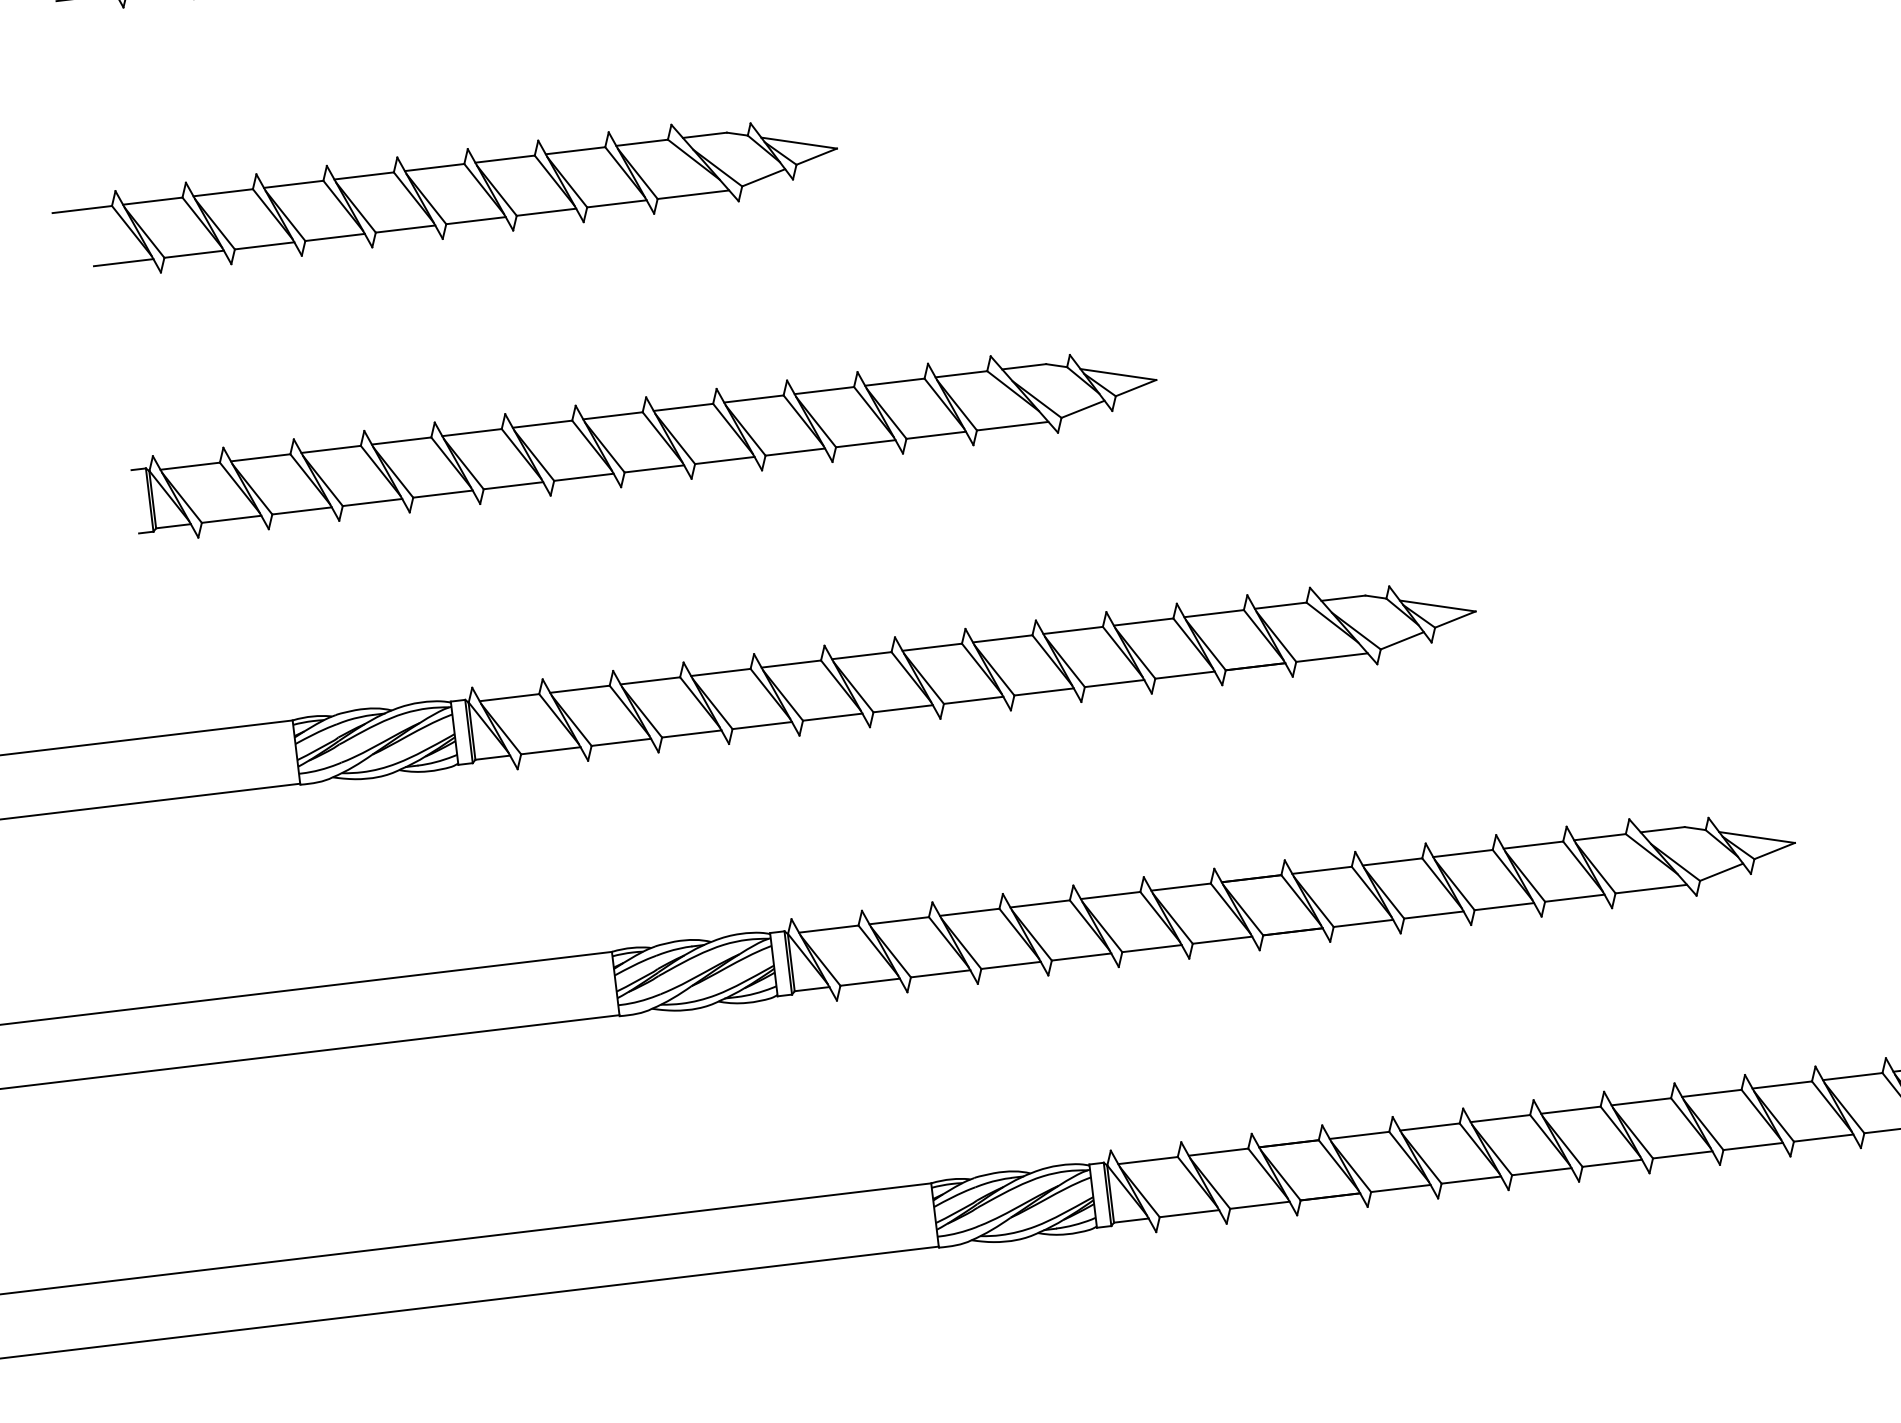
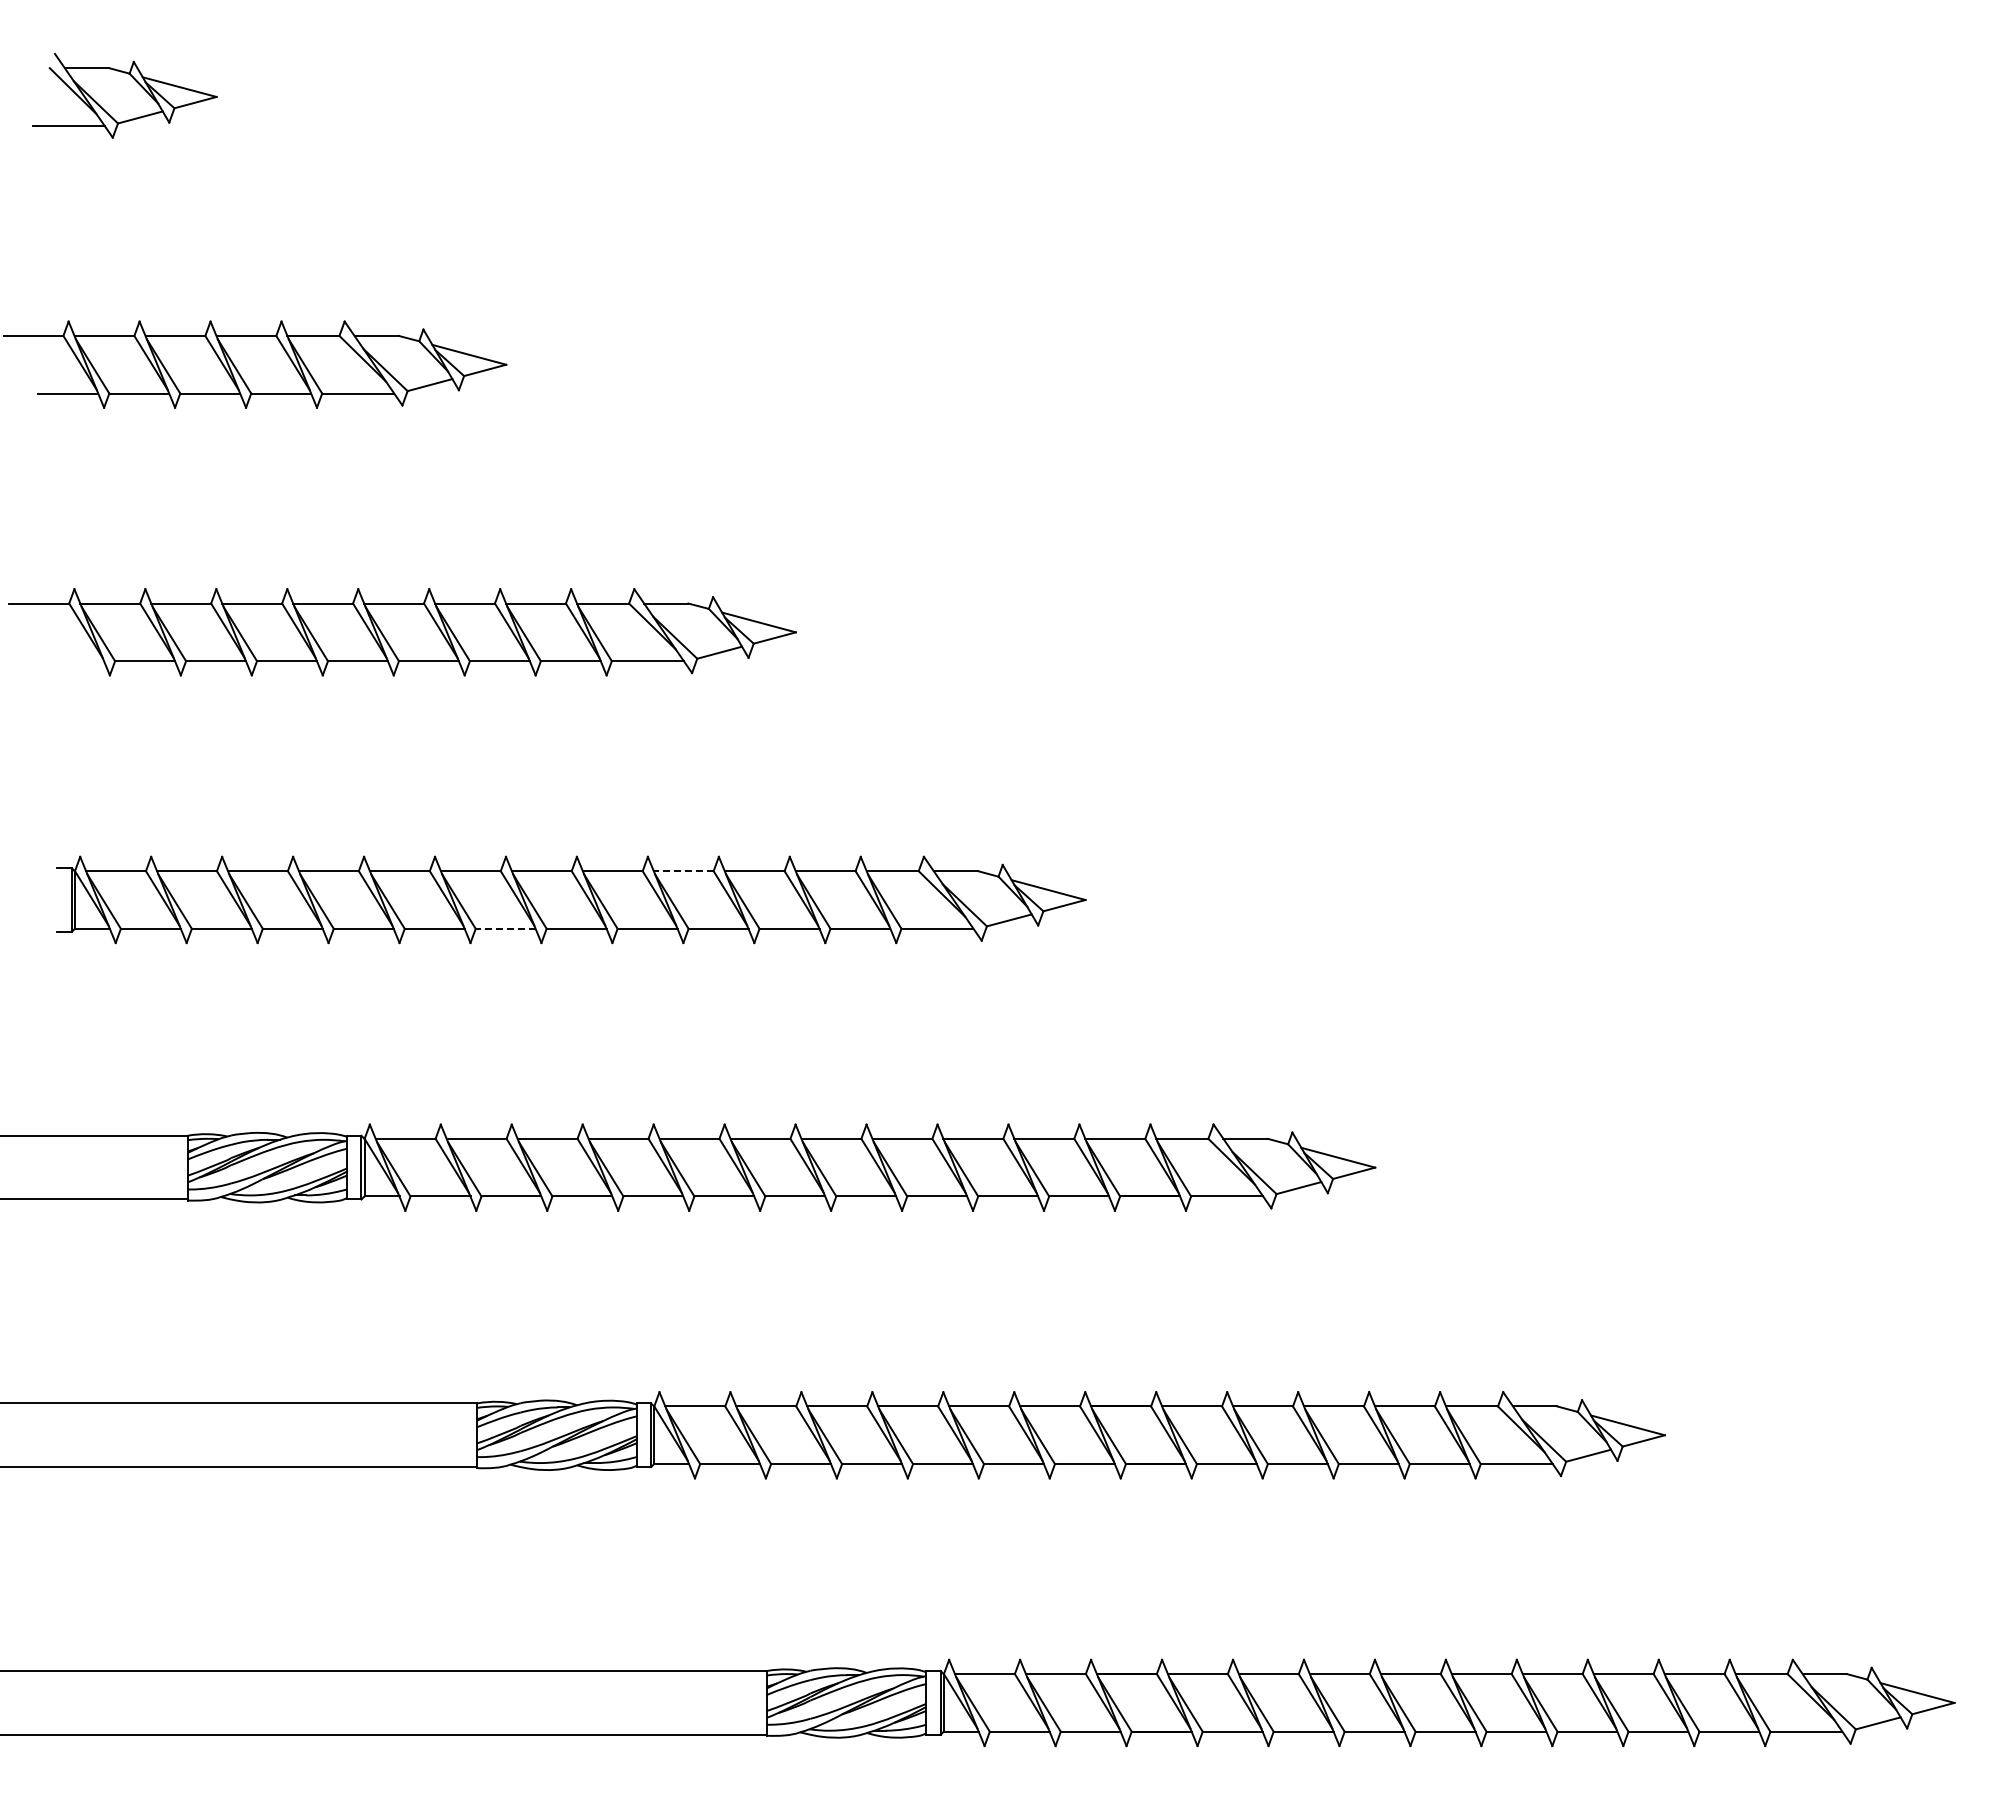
line: (124, 262) -> (74, 661), removed
line: (753, 399) -> (683, 871), solid -> dashed
line: (583, 477) -> (505, 928), solid -> dashed

